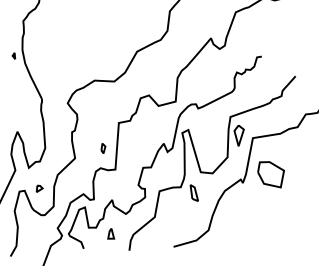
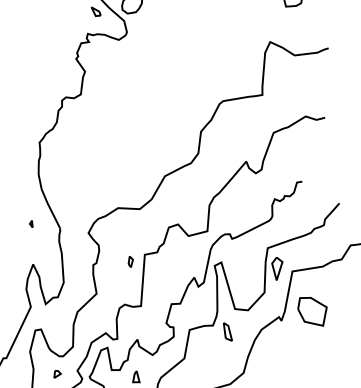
part: (14, 55) -> (31, 223), moved
part: (103, 148) -> (130, 261), moved
part: (39, 189) -> (57, 374), moved

